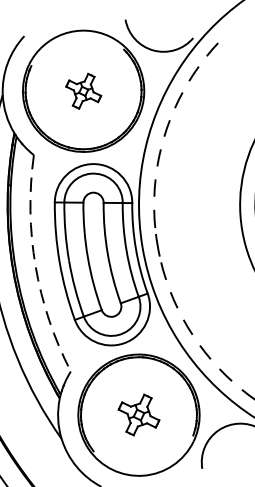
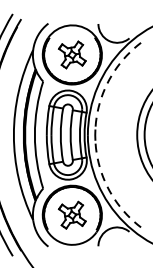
part: (83, 90) -> (72, 54), size x1.67
arc: (34, 267) -> (34, 135), dashed -> solid
part: (138, 413) -> (72, 214), size x1.43

